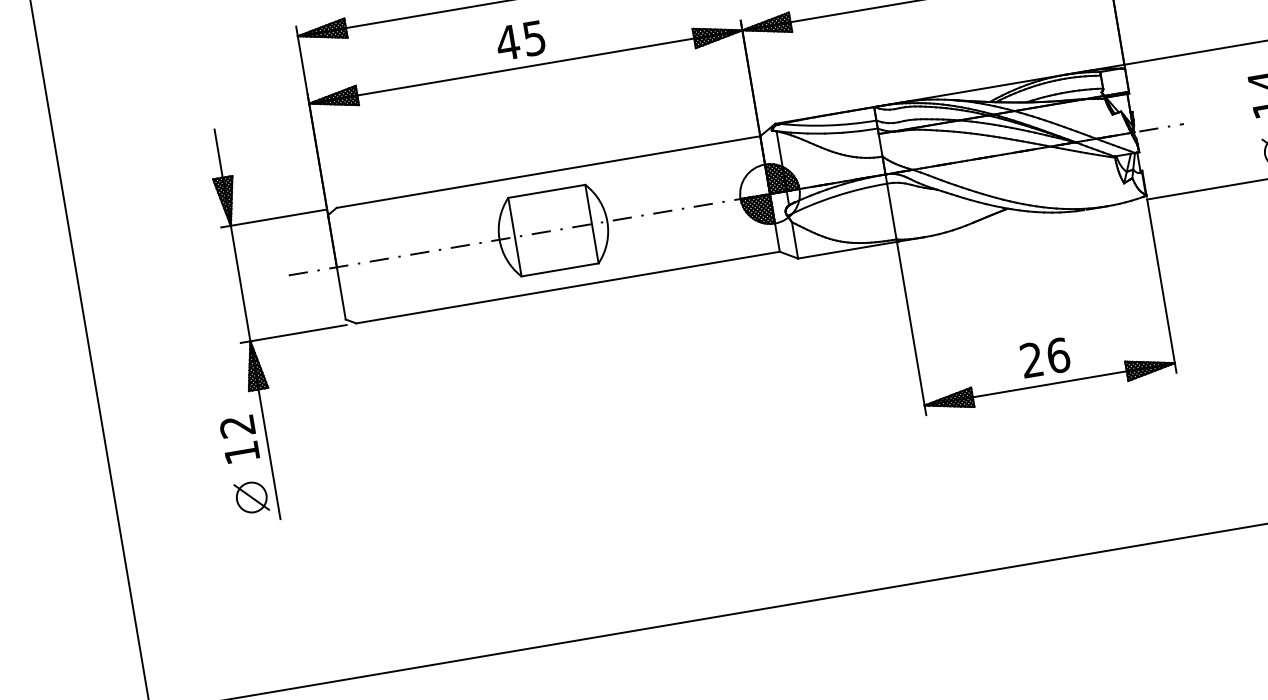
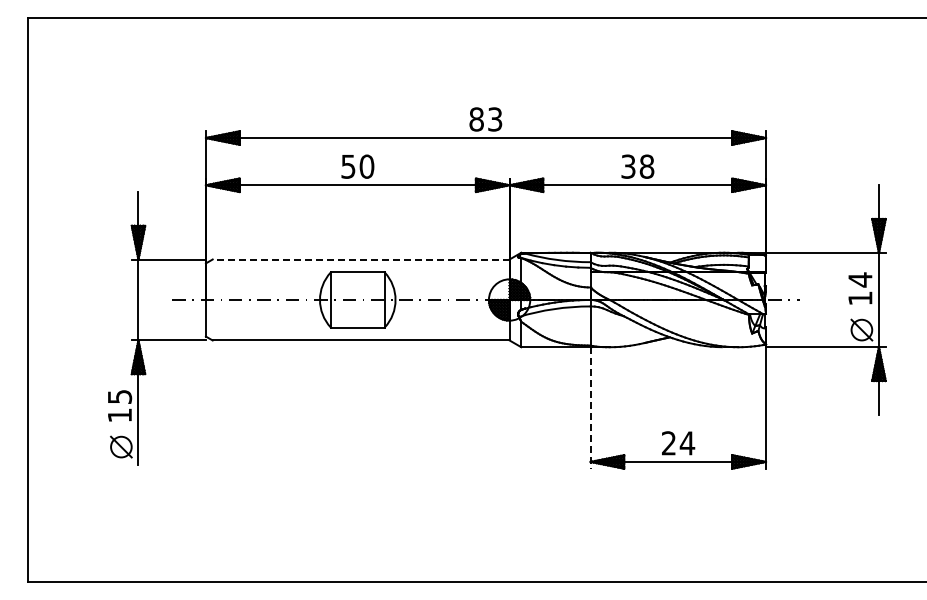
text: (520, 40) -> (357, 166), 45 -> 50
line: (547, 172) -> (360, 259), solid -> dashed
line: (911, 327) -> (590, 407), solid -> dashed
text: (1058, 355) -> (687, 443), 26 -> 24
text: (236, 425) -> (119, 396), 12 -> 15

